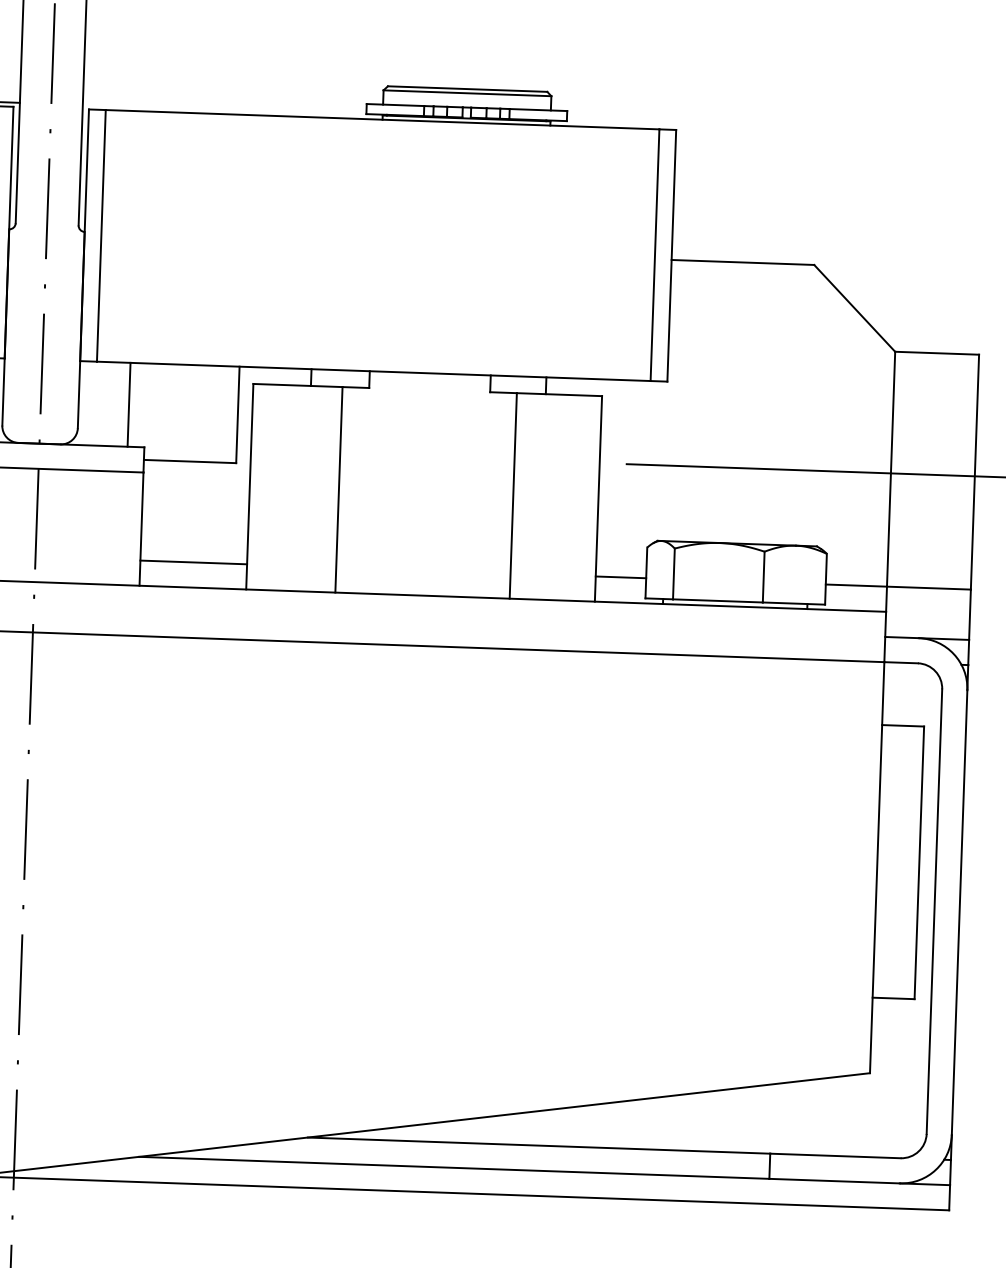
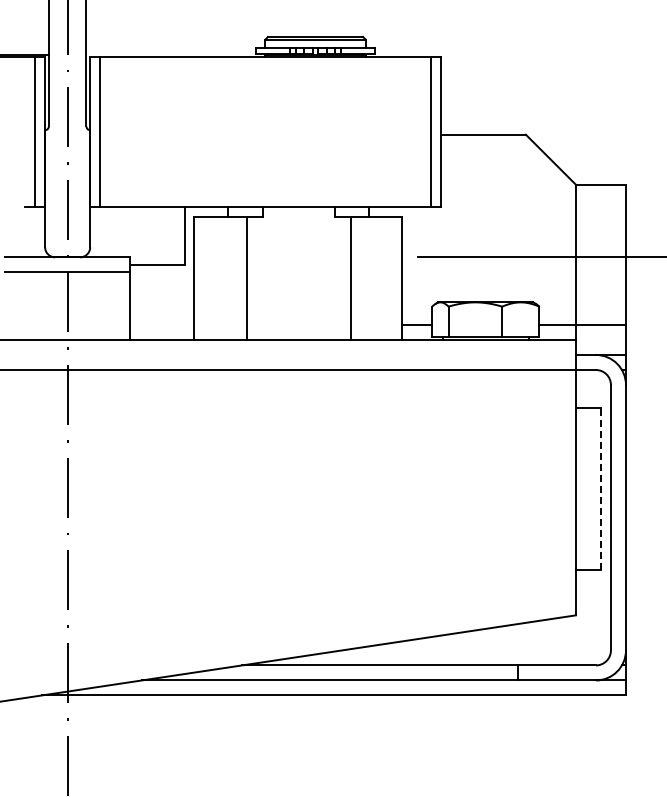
line: (129, 405) -> (120, 232), removed
line: (192, 561) -> (161, 324), removed
line: (918, 862) -> (600, 488), solid -> dashed

